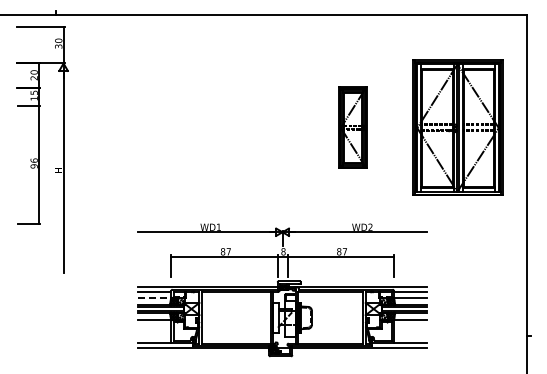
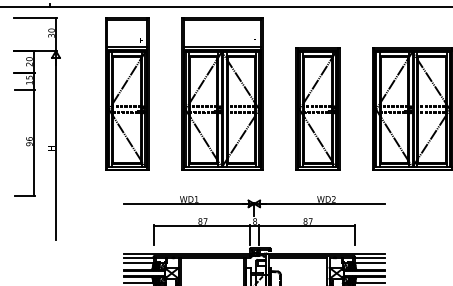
part: (141, 110) -> (126, 93), added
part: (247, 110) -> (222, 93), added
part: (352, 127) -> (317, 109), size x1.67
line: (154, 298) -> (138, 263), dashed -> solid

